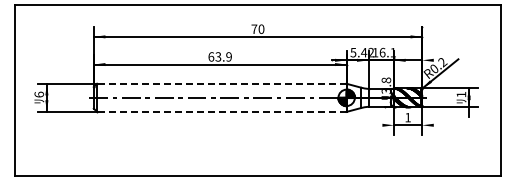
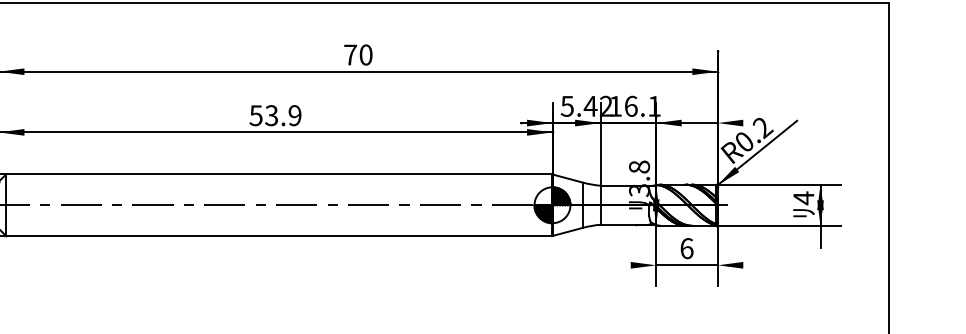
text: (211, 56) -> (256, 114), 63.9 -> 53.9
line: (221, 83) -> (278, 173), dashed -> solid
text: (461, 94) -> (803, 197), 1 -> 4
line: (221, 111) -> (278, 235), dashed -> solid
text: (408, 117) -> (687, 248), 1 -> 6

